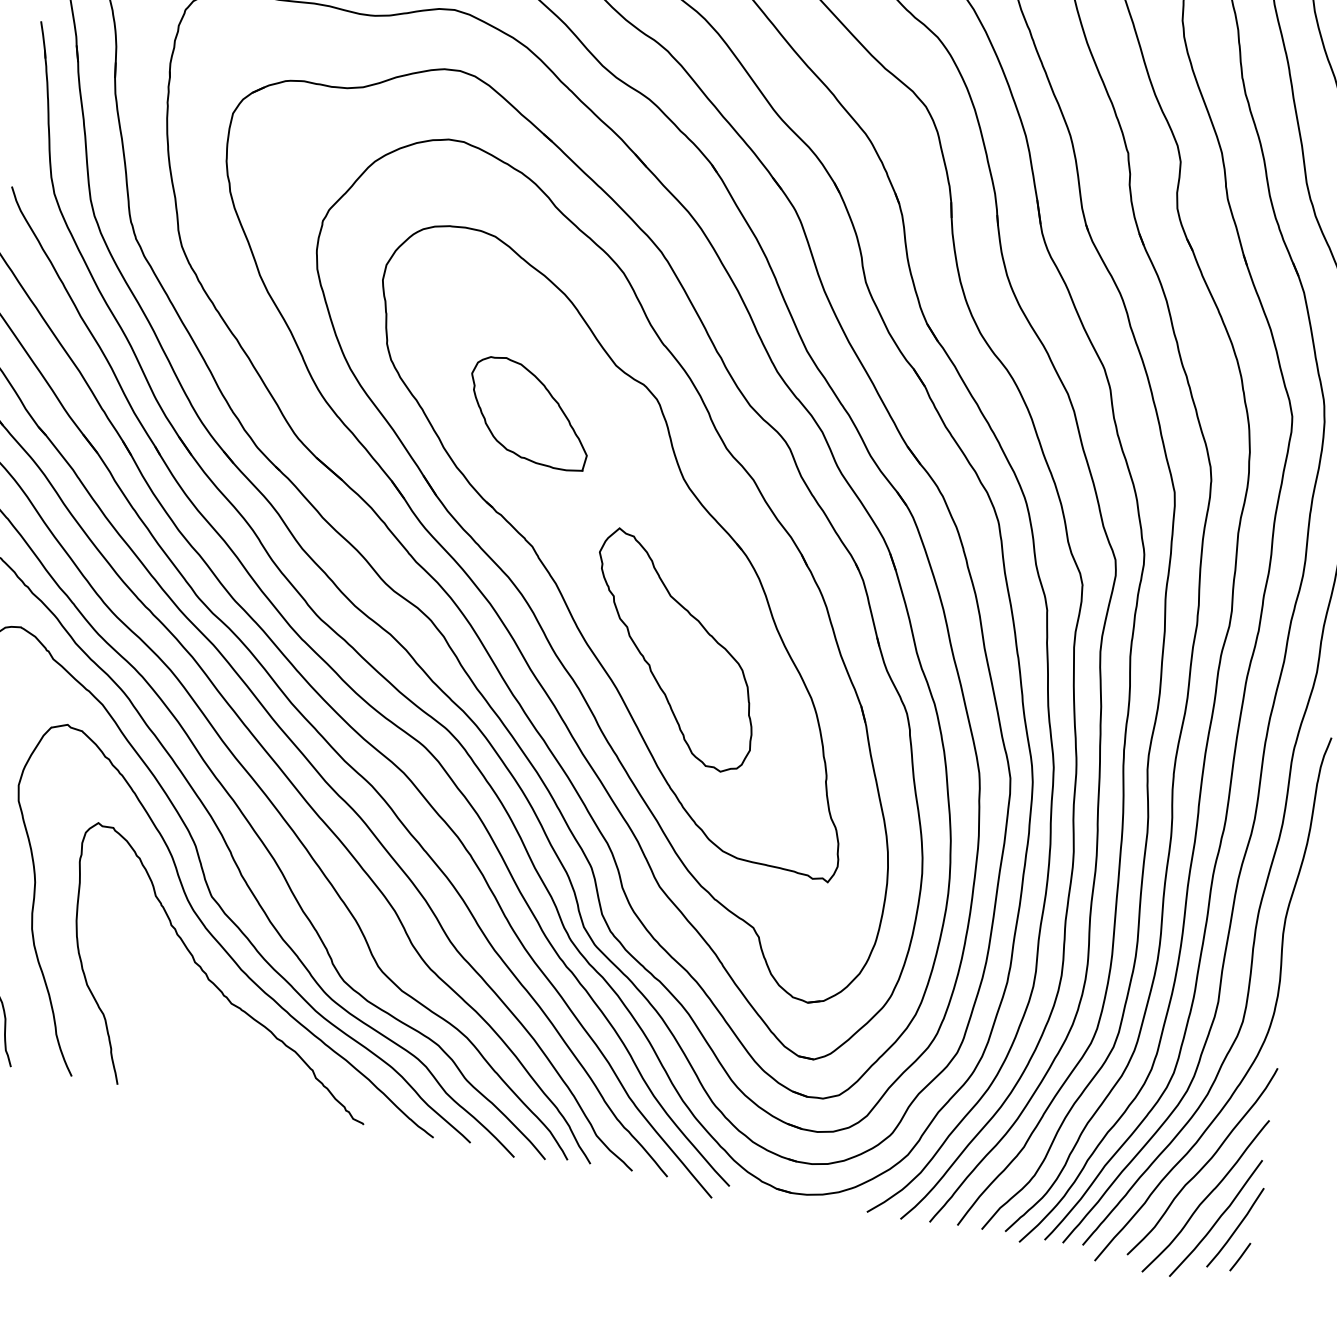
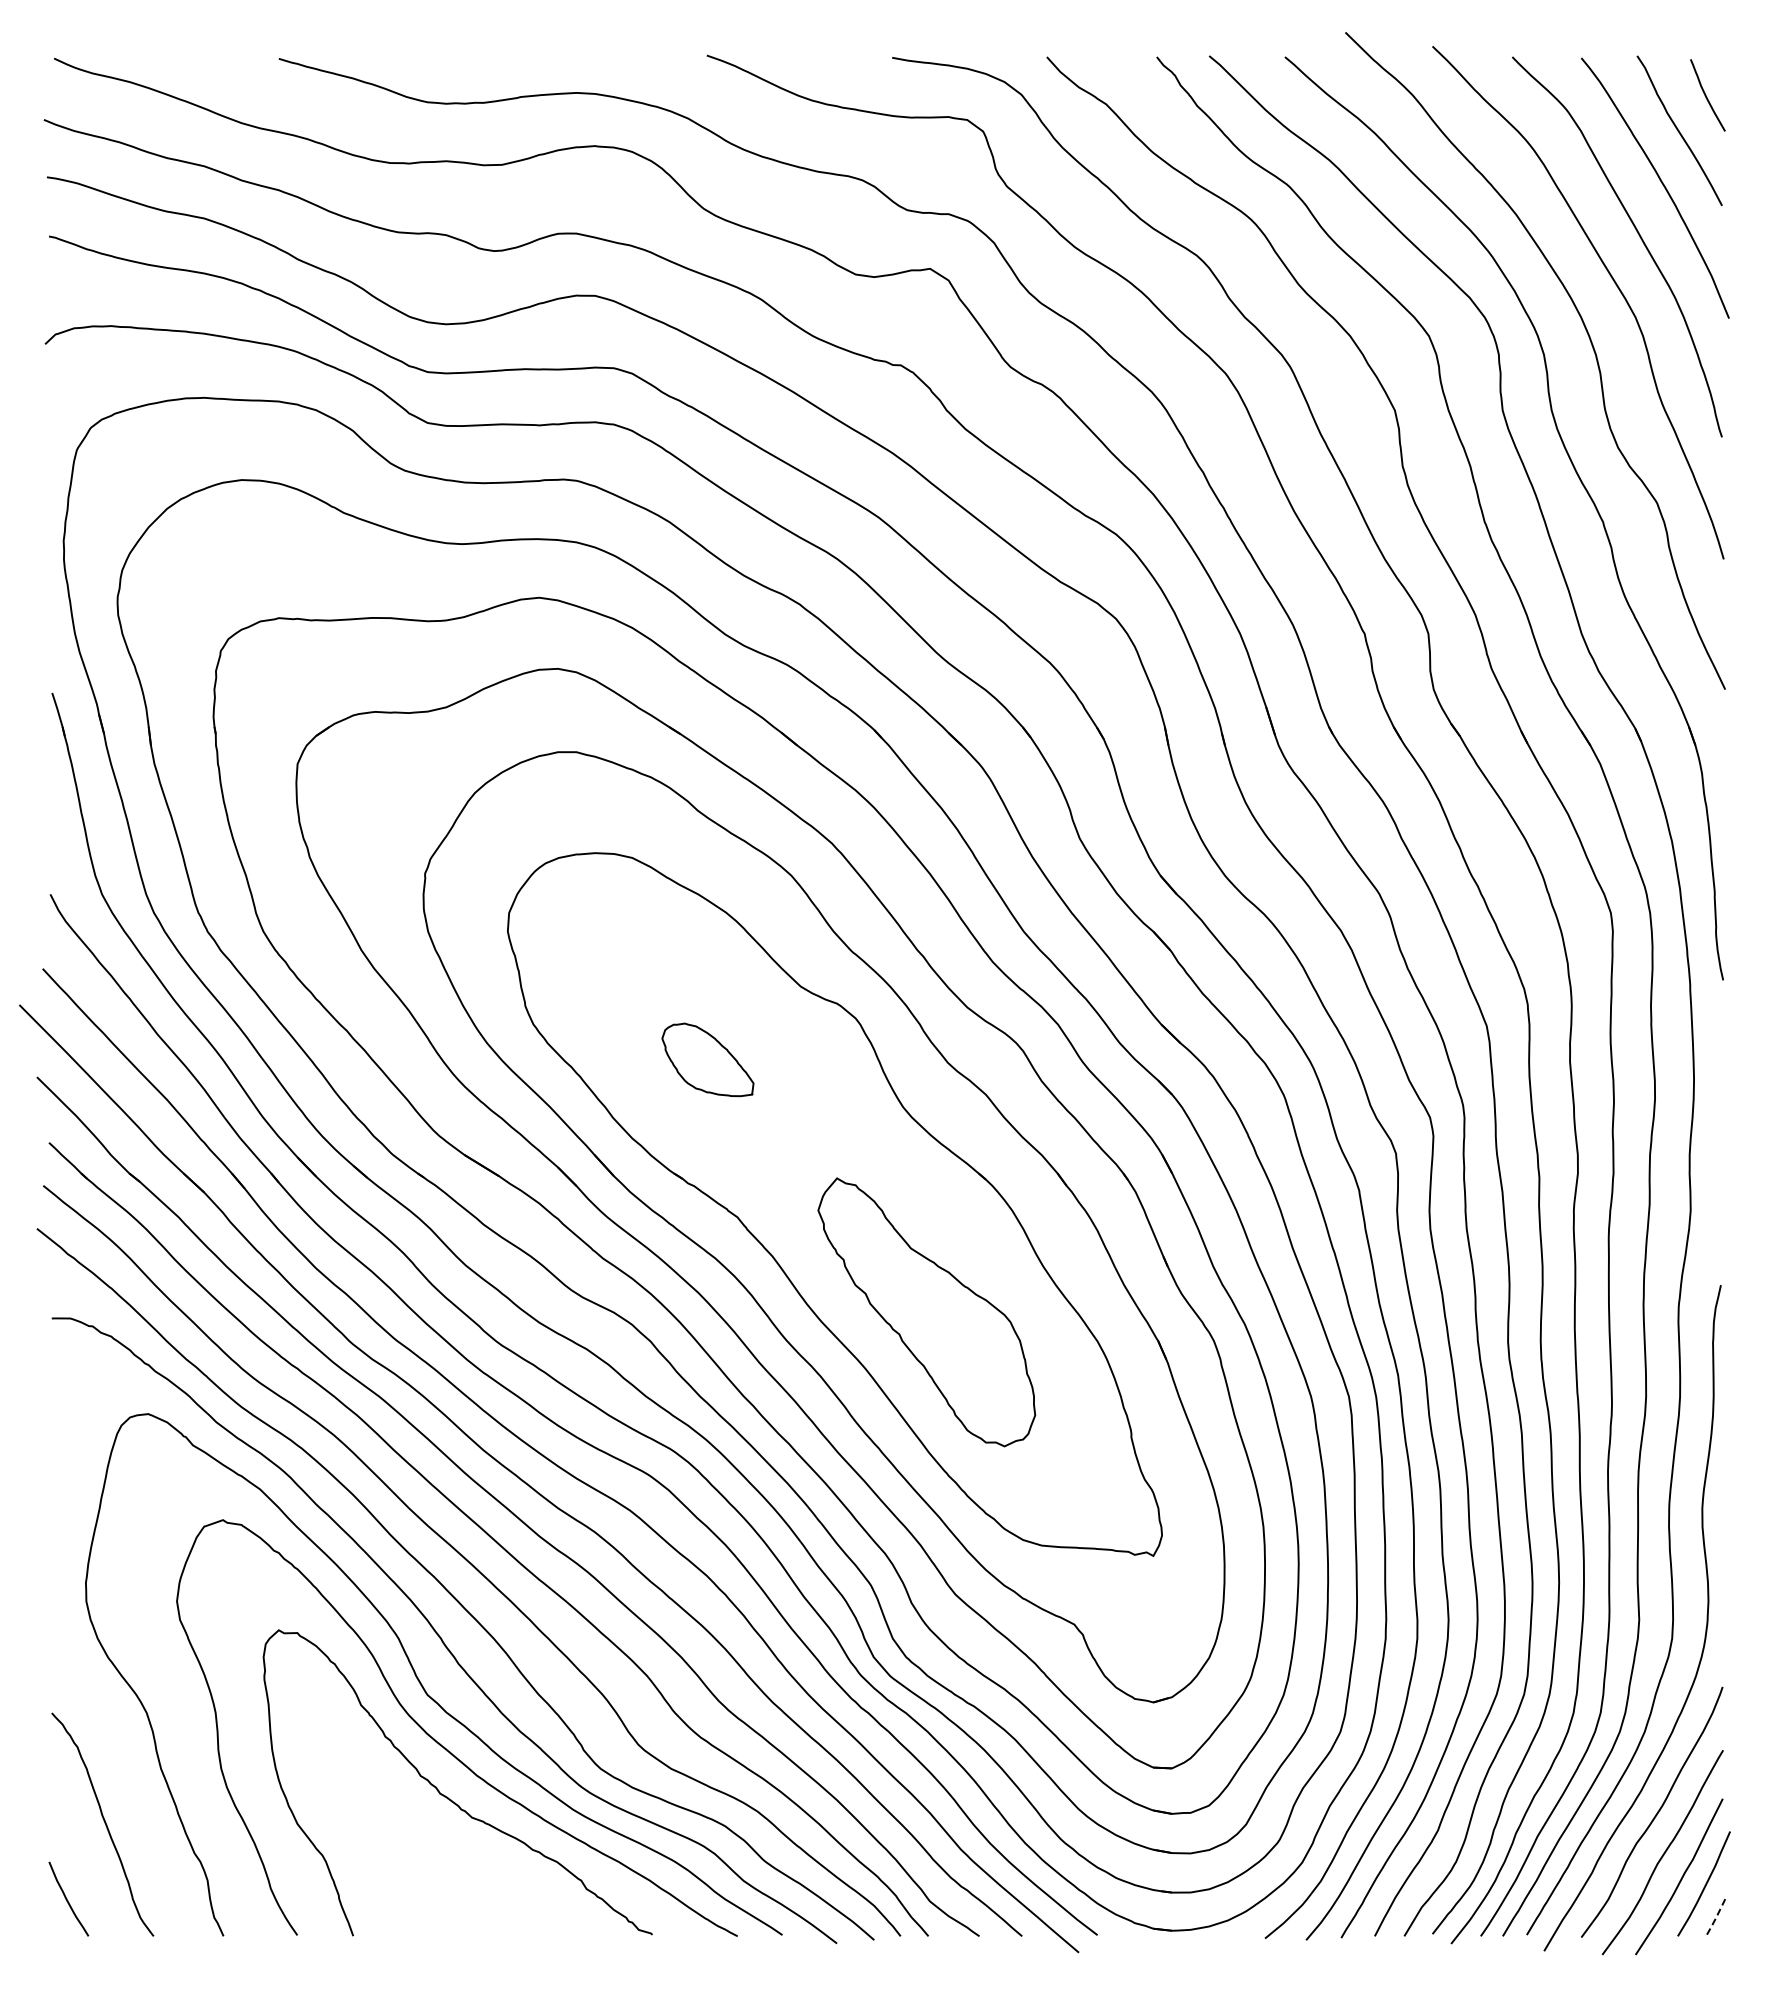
part: (529, 412) -> (707, 1059), size x0.6
line: (1240, 1257) -> (1715, 1918), solid -> dashed

